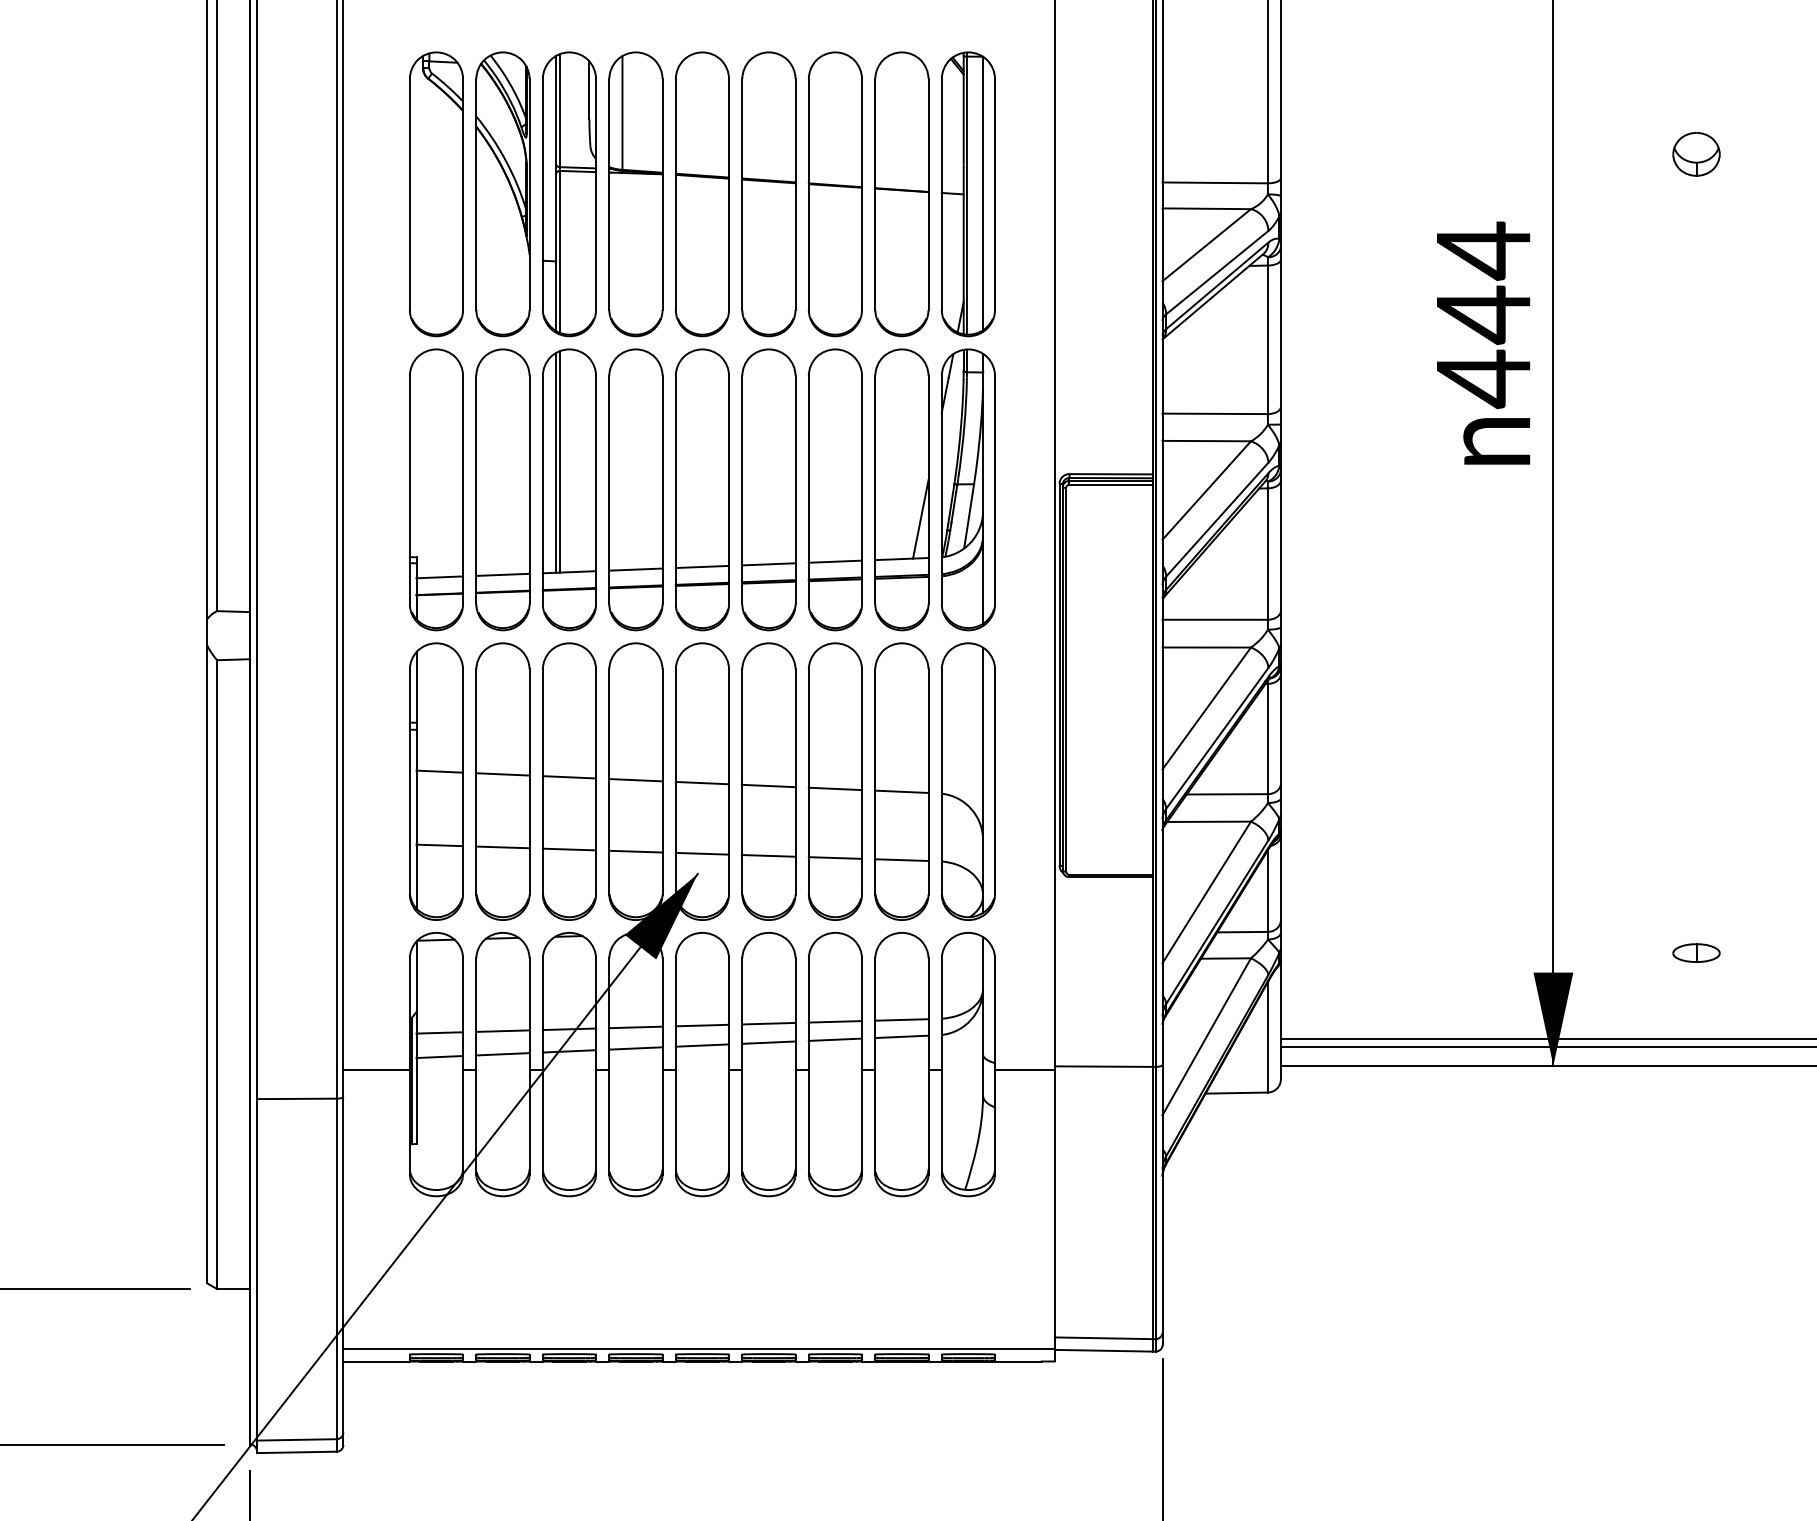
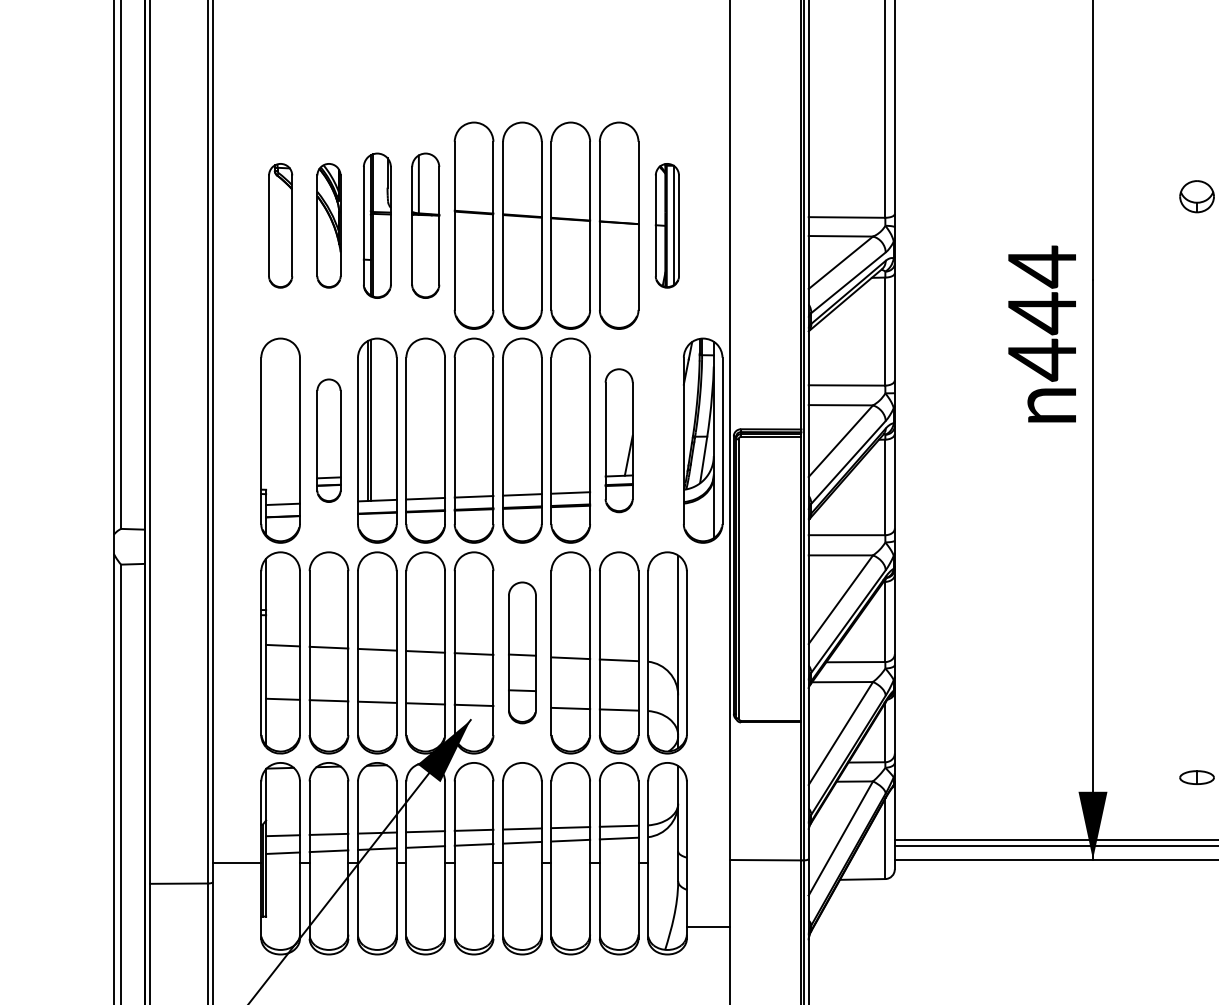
part: (436, 194) -> (280, 225), size x0.6
part: (502, 194) -> (328, 225), size x0.6
part: (569, 194) -> (377, 225), size x0.7
part: (635, 194) -> (425, 225), size x0.7
part: (967, 194) -> (666, 225), size x0.6
part: (502, 489) -> (328, 440), size x0.6
part: (901, 489) -> (618, 440), size x0.7
part: (967, 489) -> (702, 440), moved
part: (768, 781) -> (522, 652), size x0.7
line: (1024, 1070) -> (708, 927), moved

